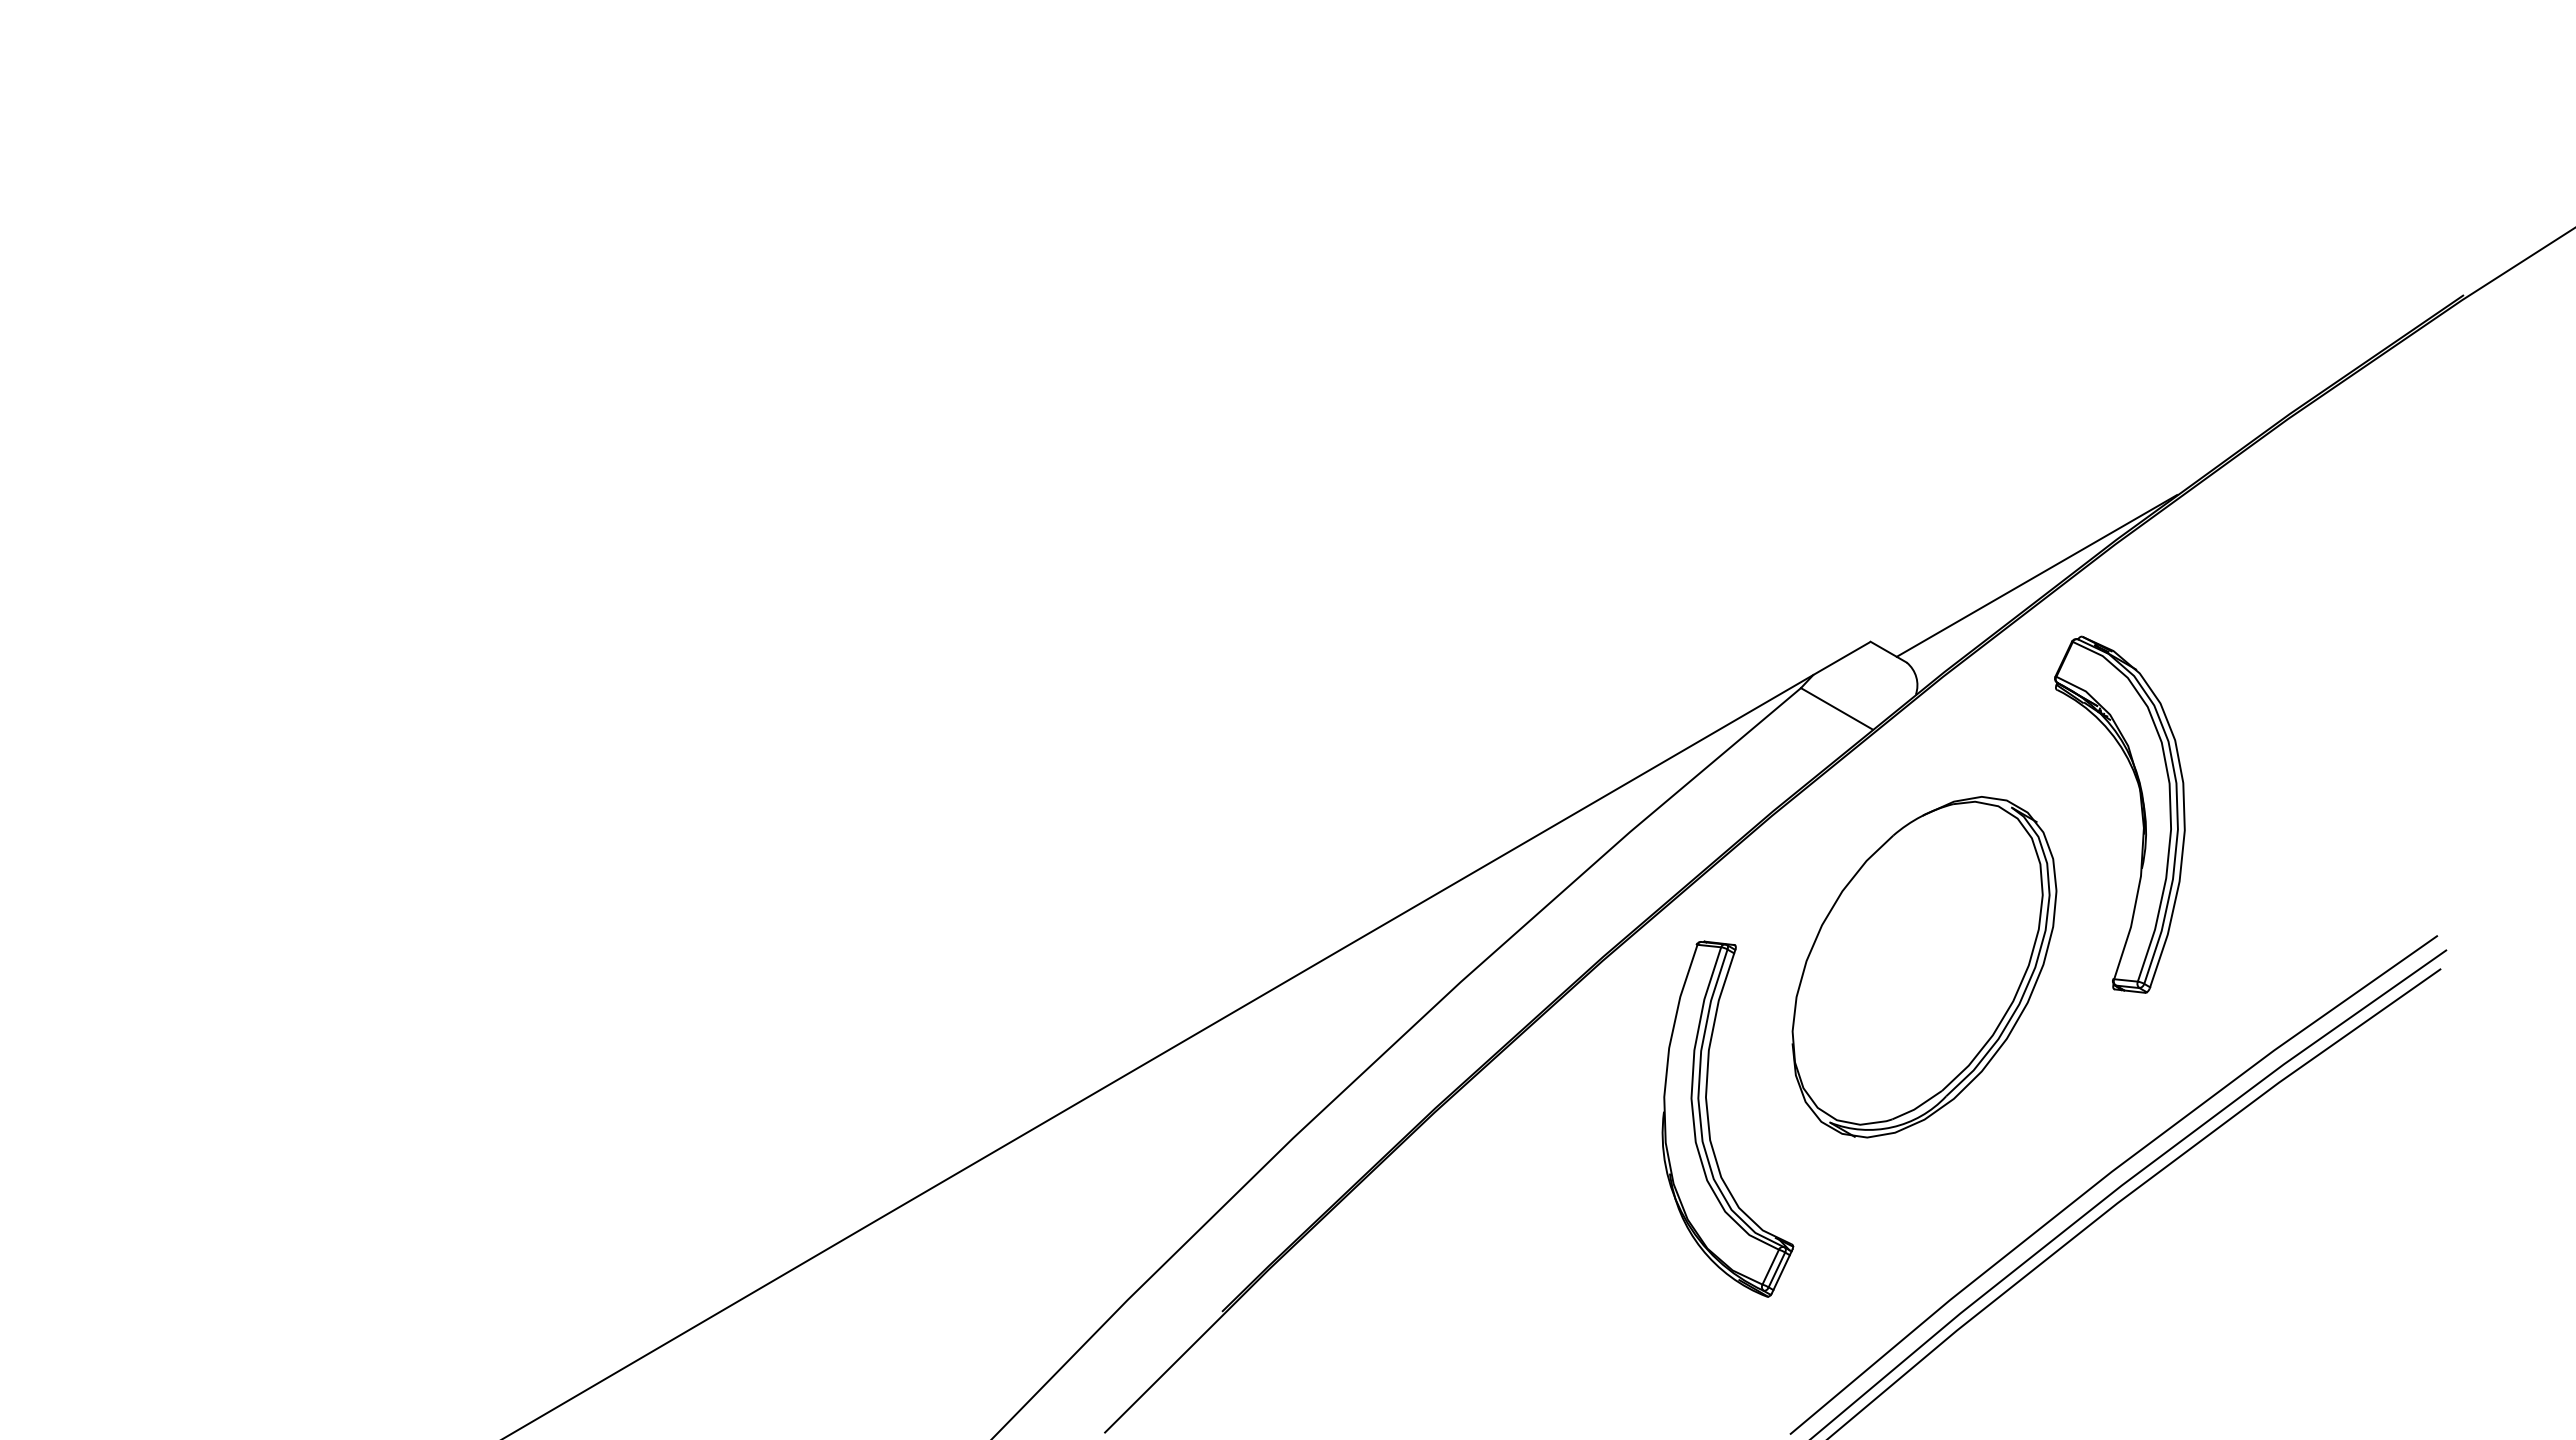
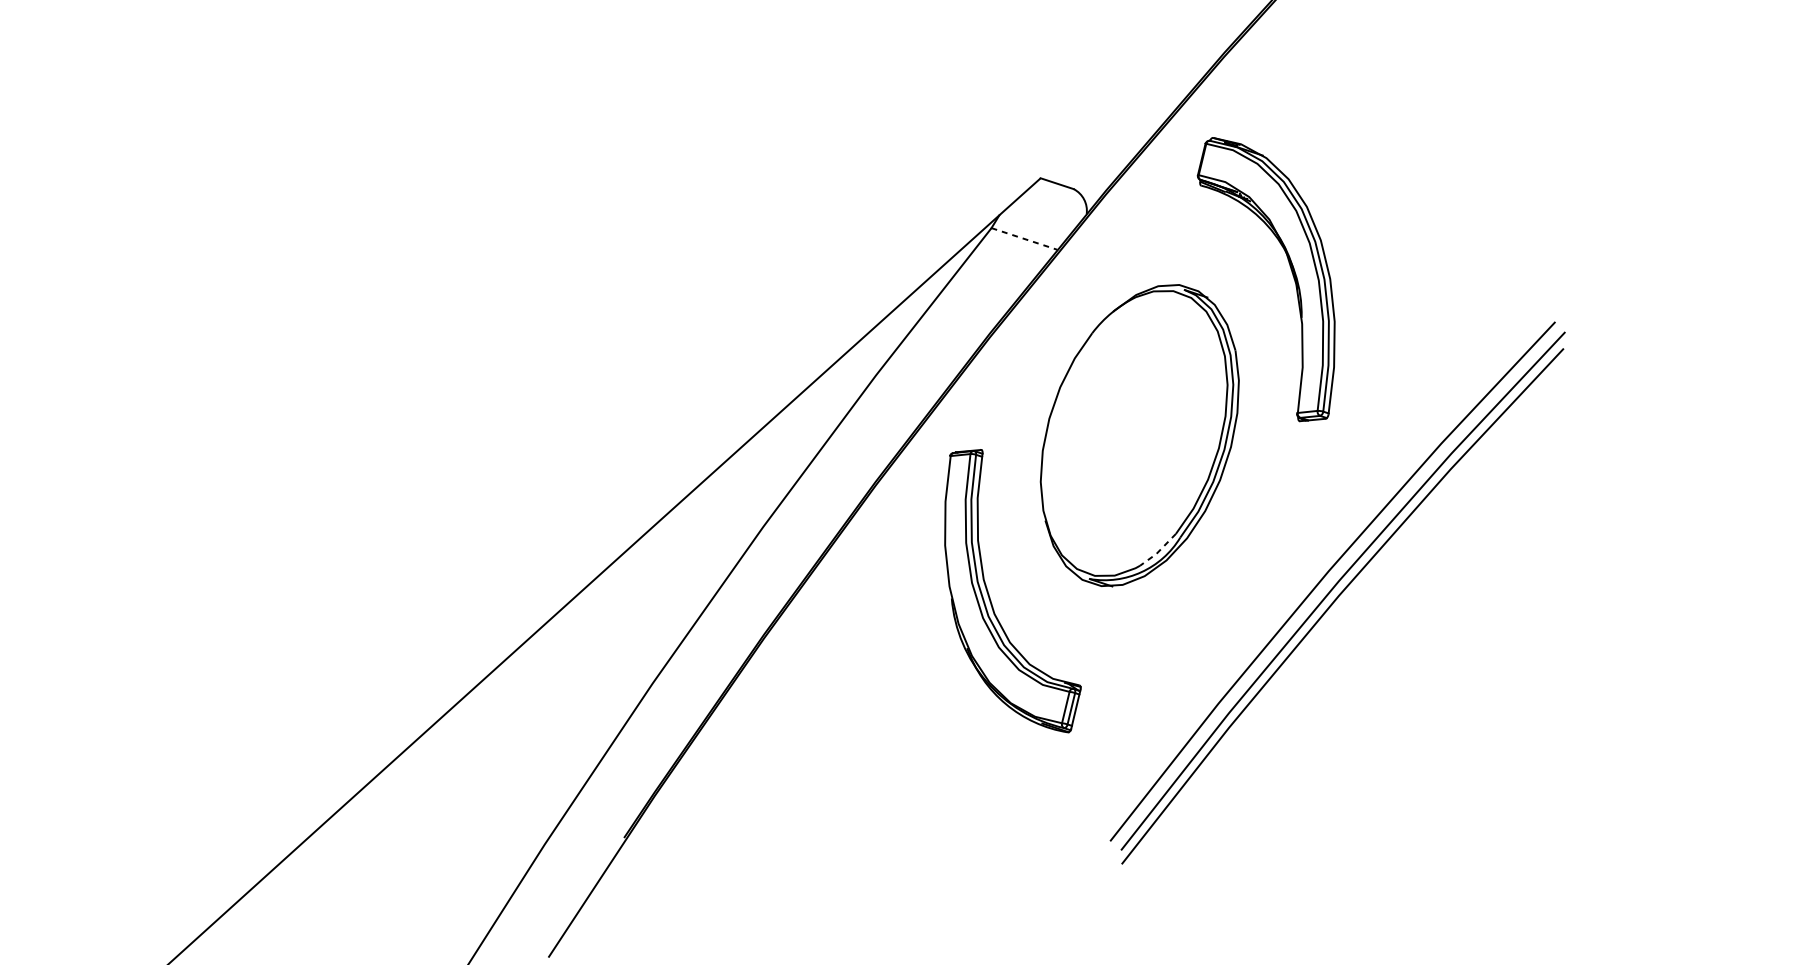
line: (2036, 575) -> (1165, 95), removed
line: (1837, 709) -> (1025, 239), solid -> dashed
line: (1917, 1107) -> (1158, 551), solid -> dashed

